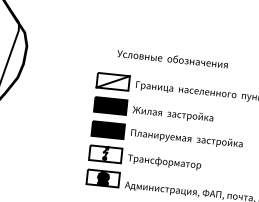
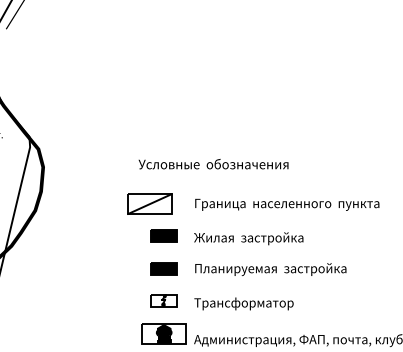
text: (172, 59) -> (213, 164), moved
part: (112, 81) -> (149, 203), moved
part: (110, 105) -> (163, 235), size x0.6
part: (107, 130) -> (163, 268), size x0.6
part: (105, 153) -> (163, 300), size x0.6

